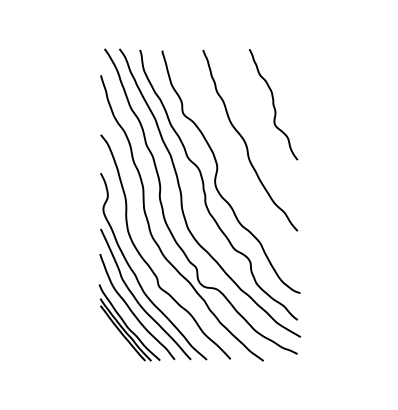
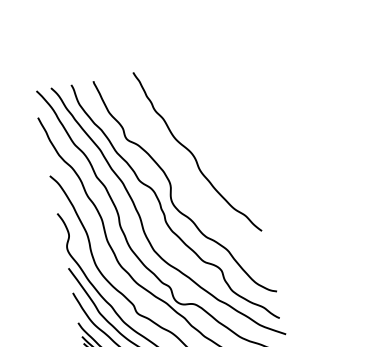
curve: (273, 104) -> (212, 111), removed

